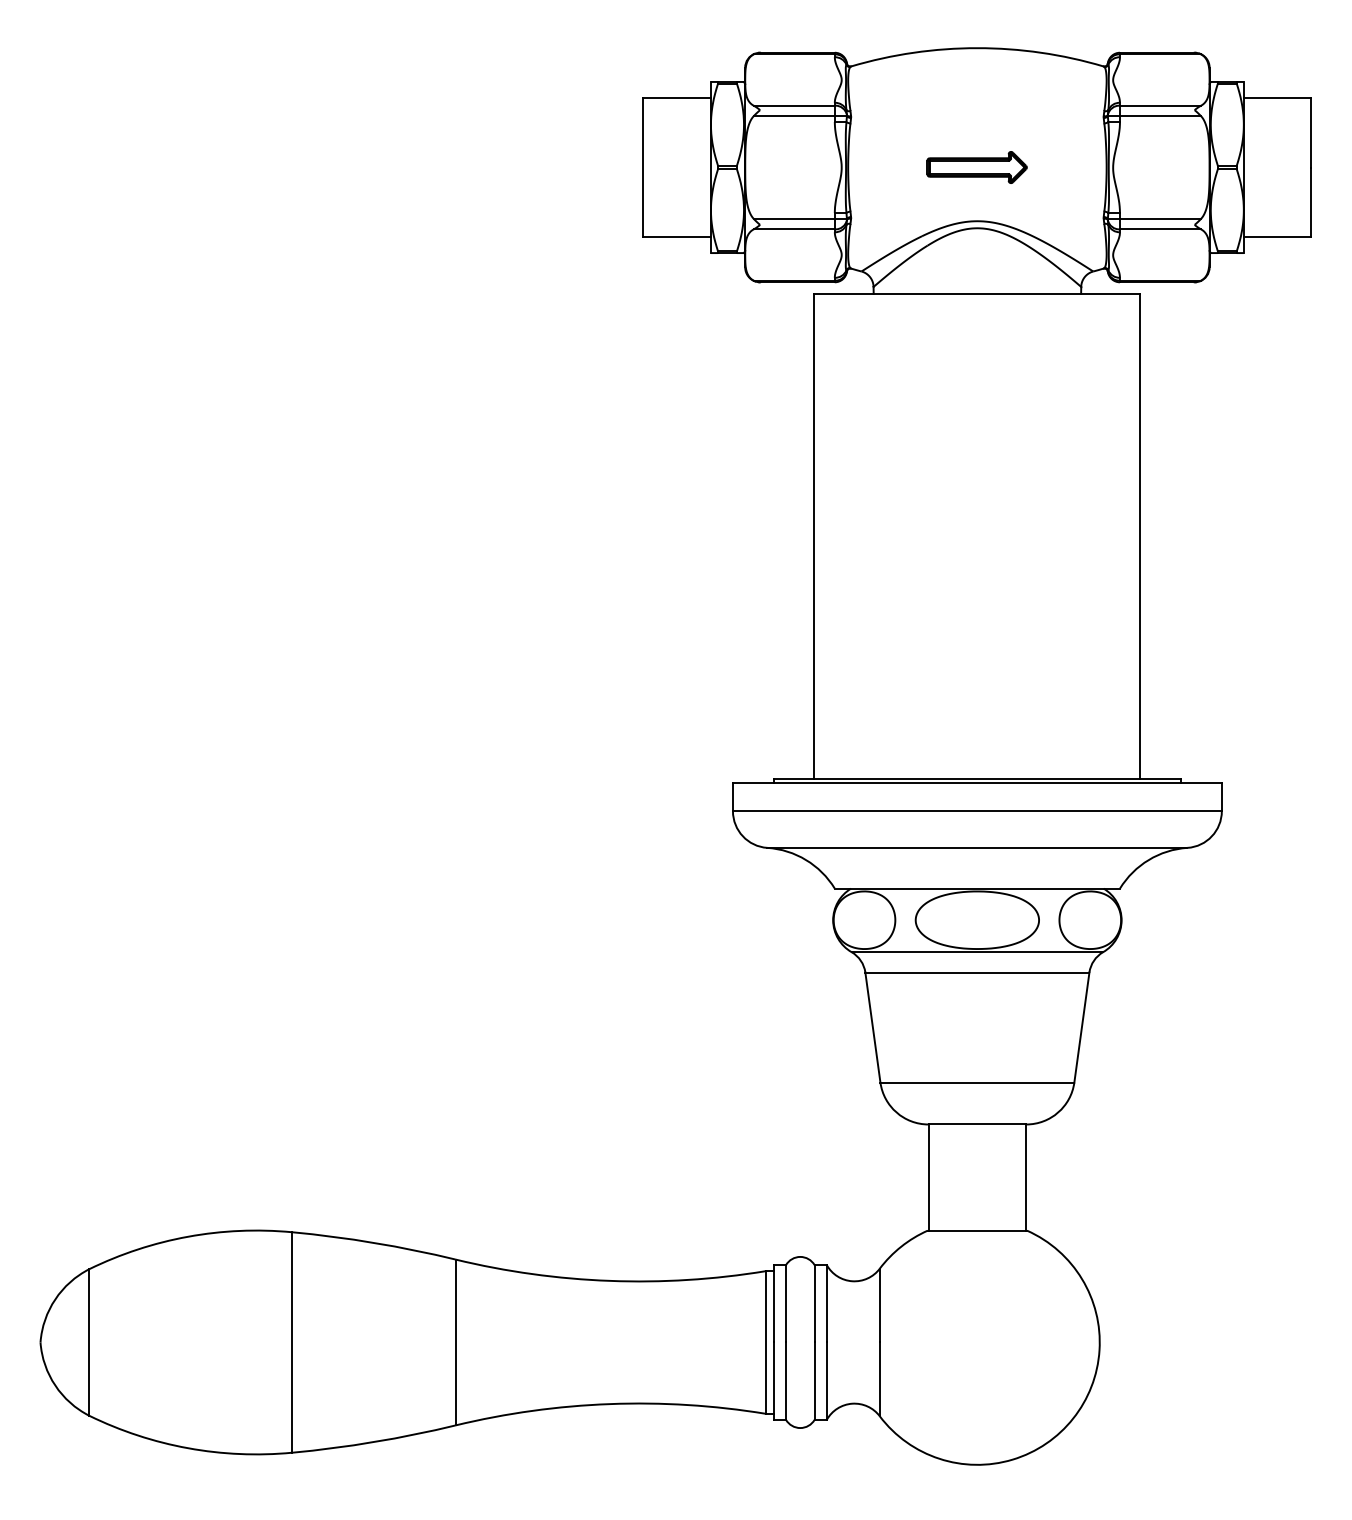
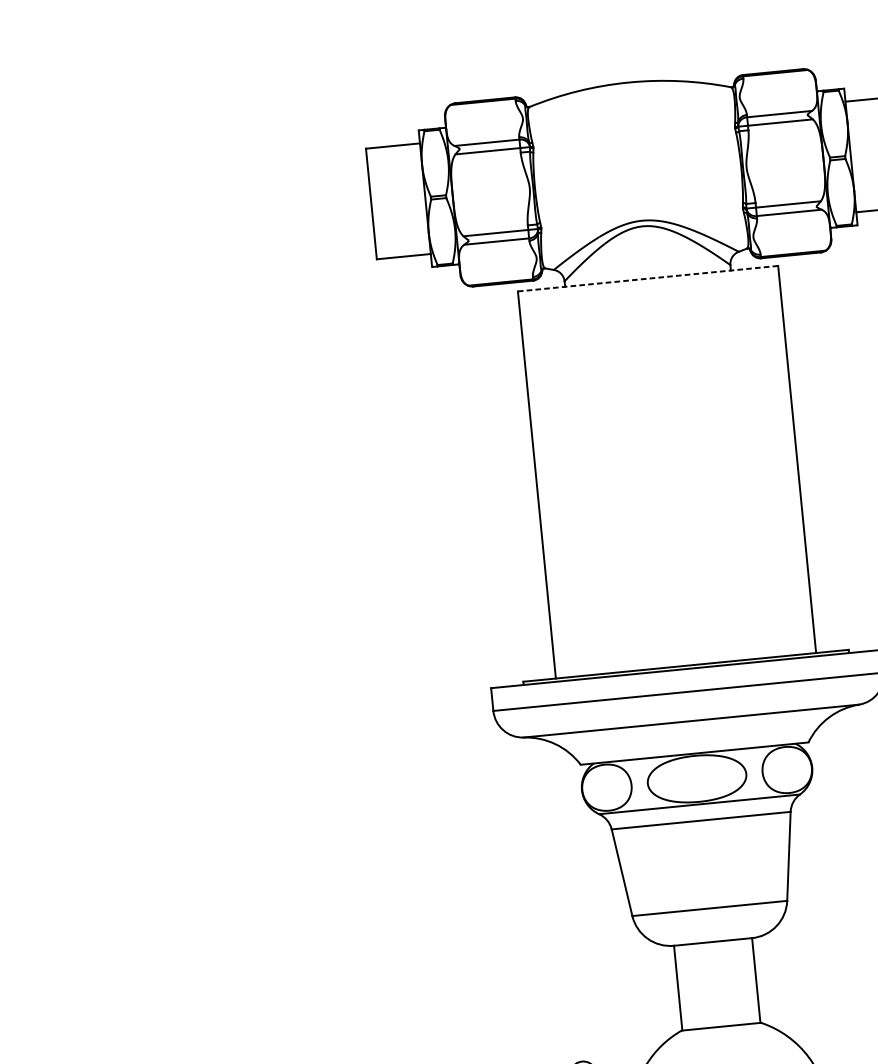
part: (976, 167) -> (637, 177), removed
line: (977, 293) -> (648, 278), solid -> dashed

